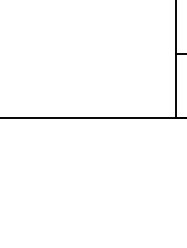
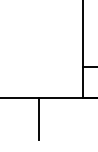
line: (86, 158) -> (39, 118), added

